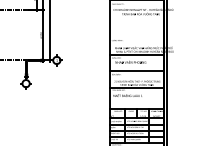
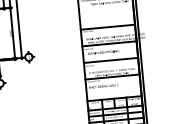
line: (137, 38) -> (108, 27), added

